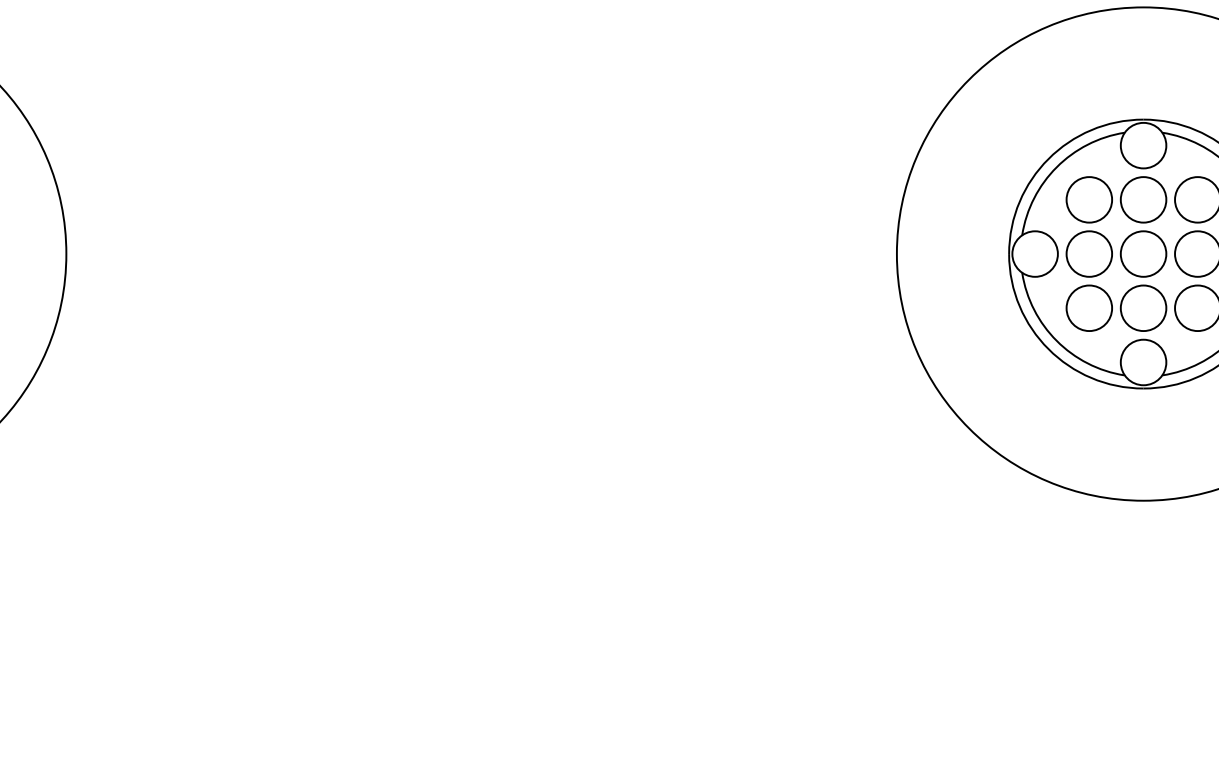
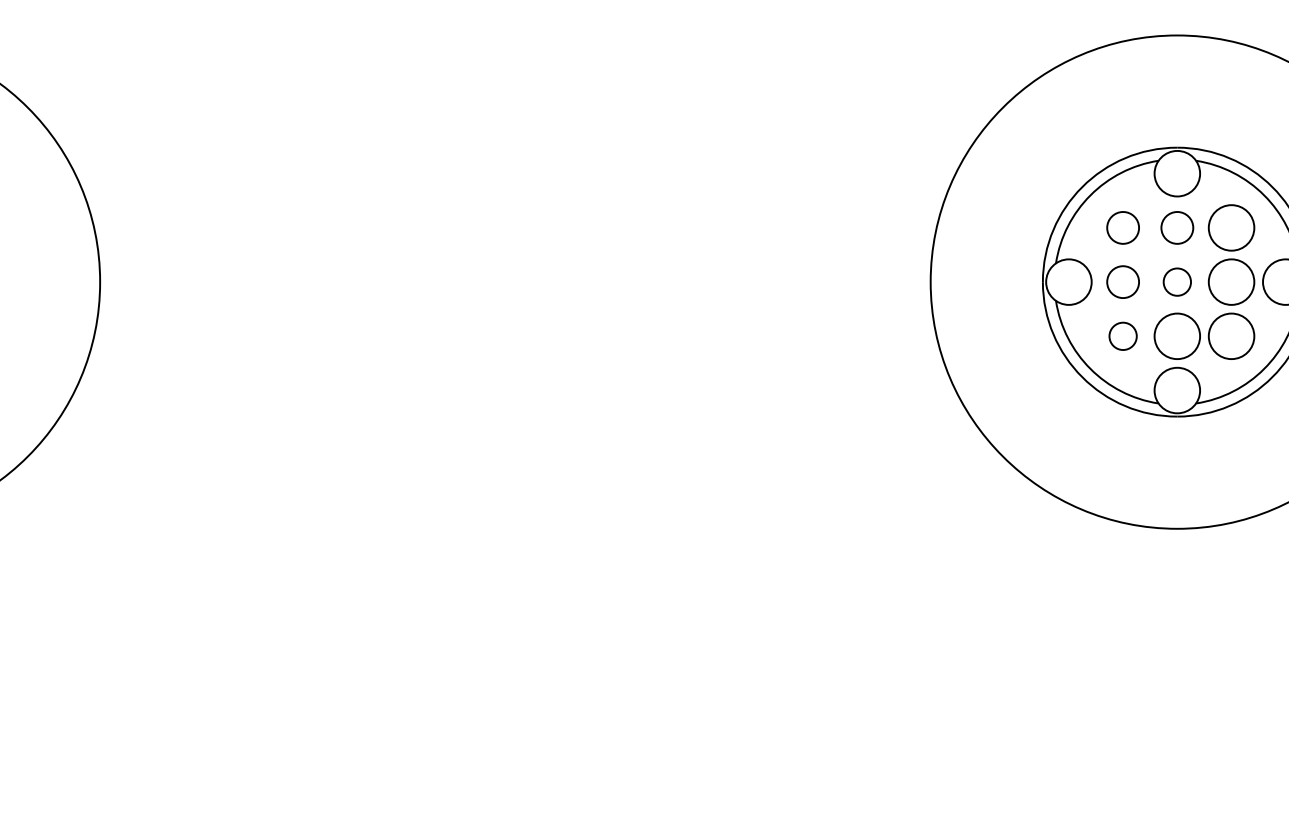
circle: (1088, 199) -> (1122, 227), size x0.7
circle: (1143, 199) -> (1177, 227), size x0.7
circle: (1088, 253) -> (1122, 281), size x0.7
circle: (1143, 253) -> (1177, 281), size x0.6
circle: (1088, 308) -> (1122, 336), size x0.6

